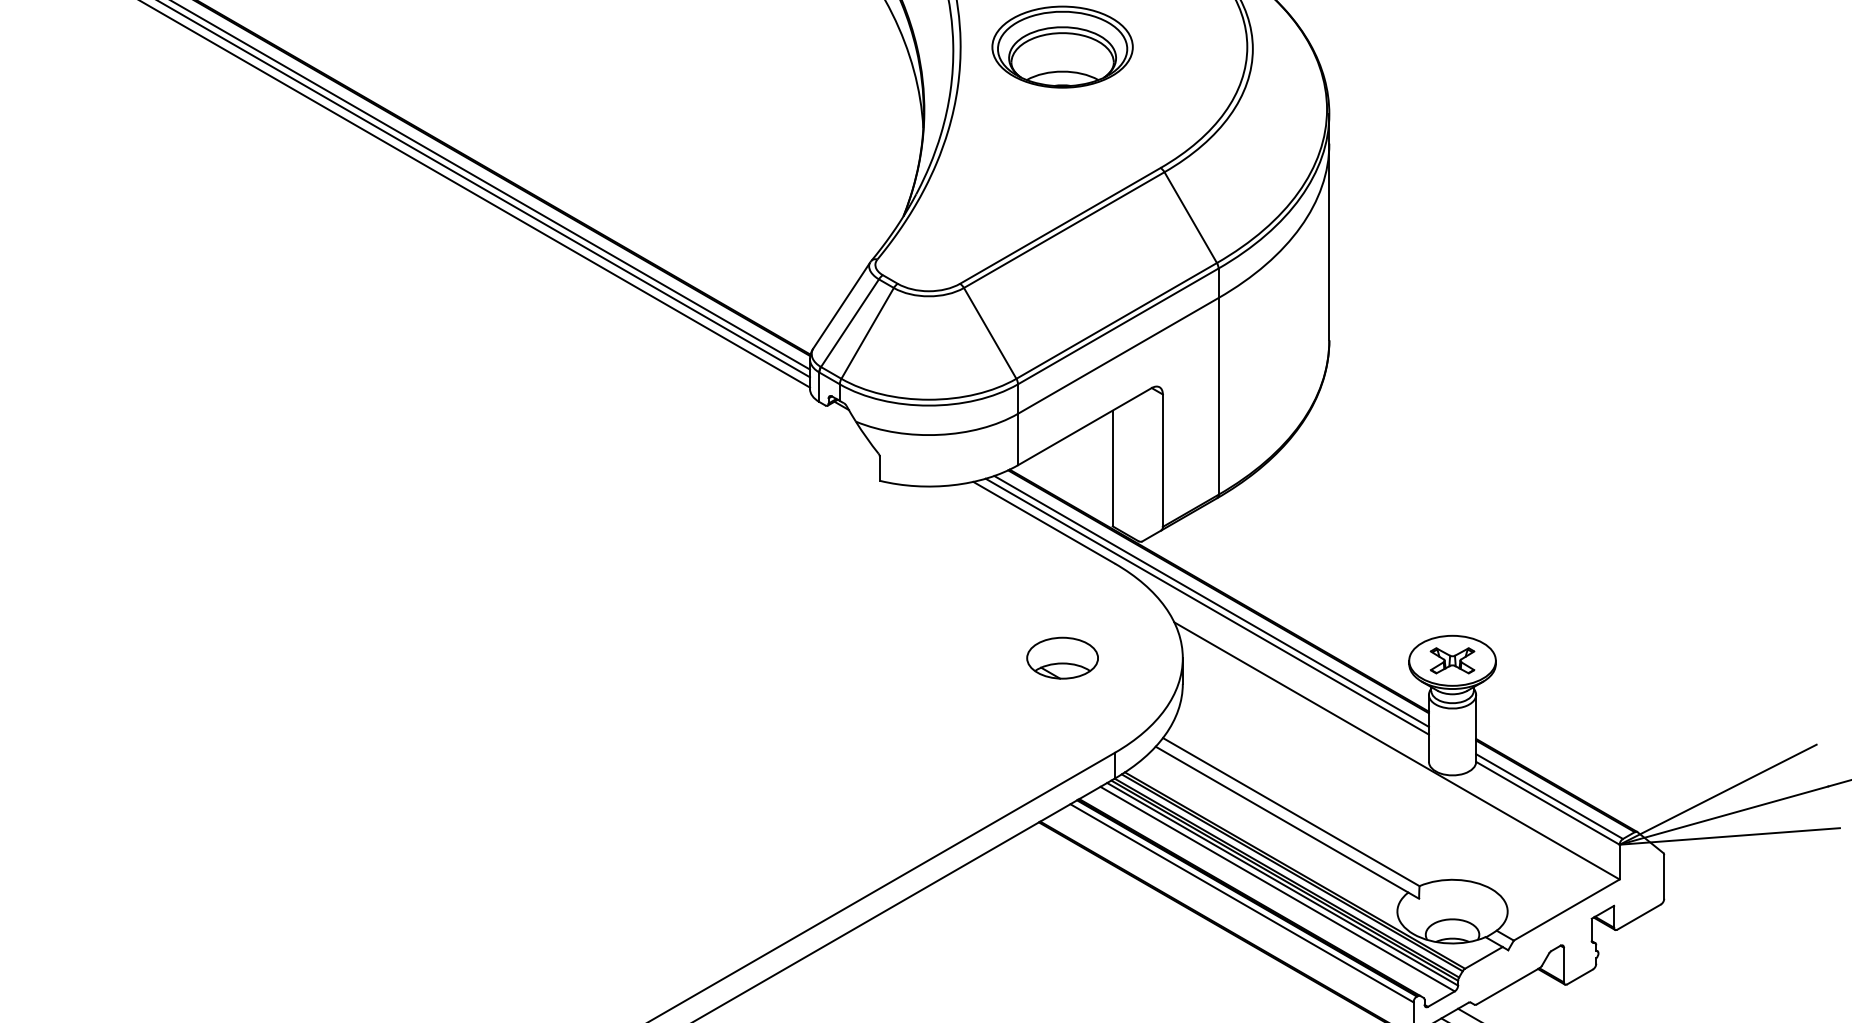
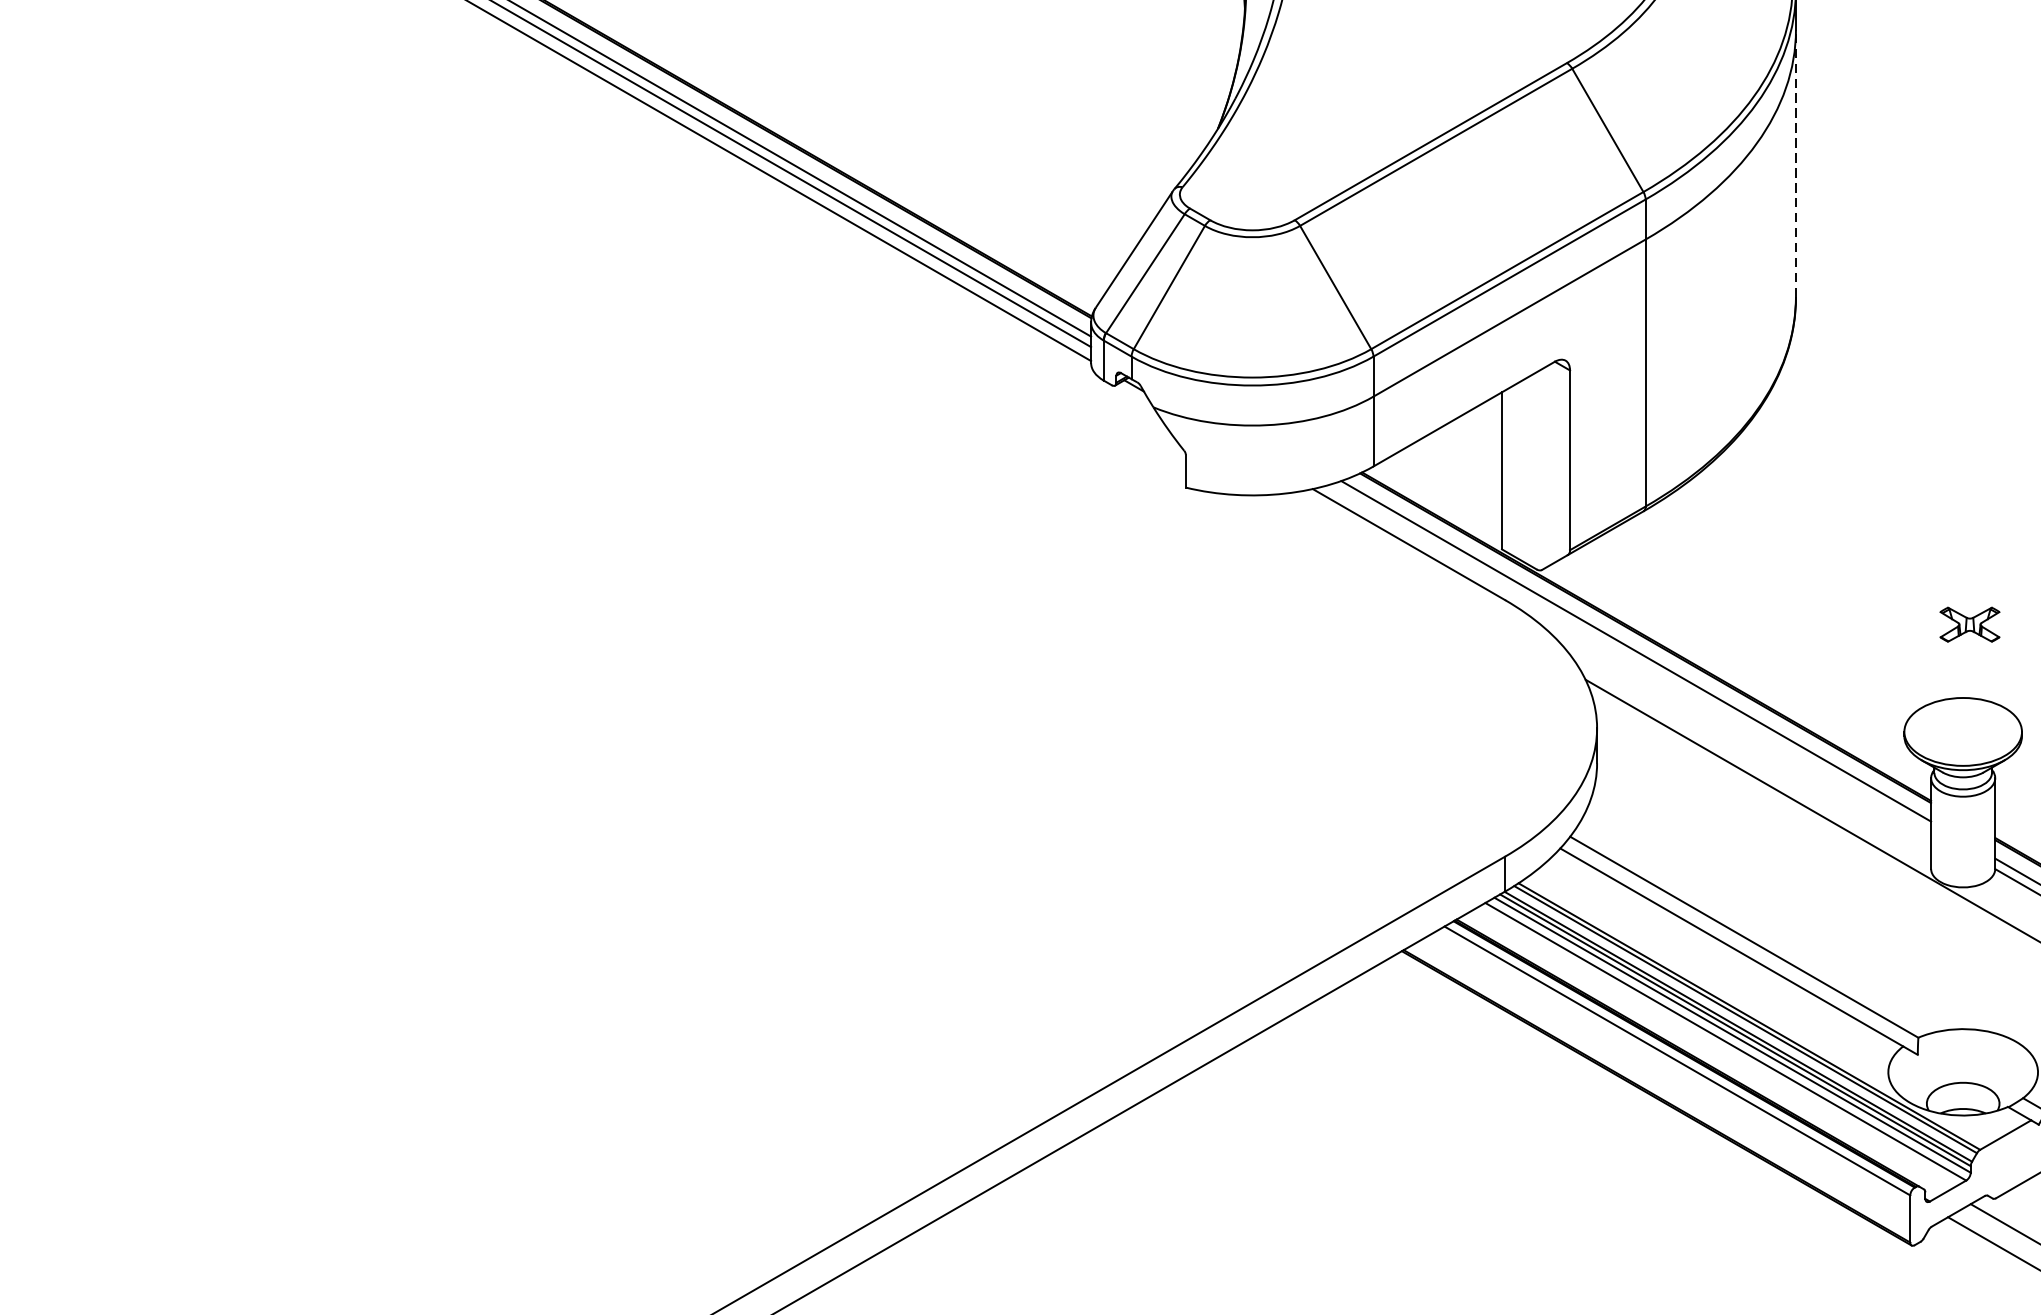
line: (1329, 241) -> (1796, 162), solid -> dashed
line: (1206, 606) -> (1629, 658), removed
part: (1062, 657) -> (1433, 727), removed
part: (1452, 660) -> (1969, 624), moved

